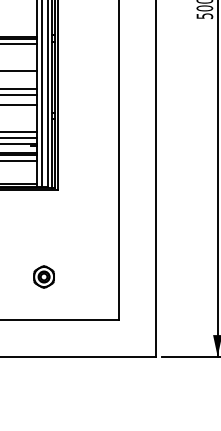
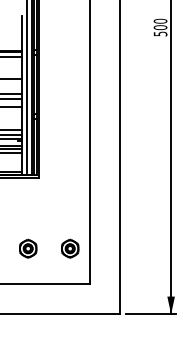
part: (95, 276) -> (70, 248), added

